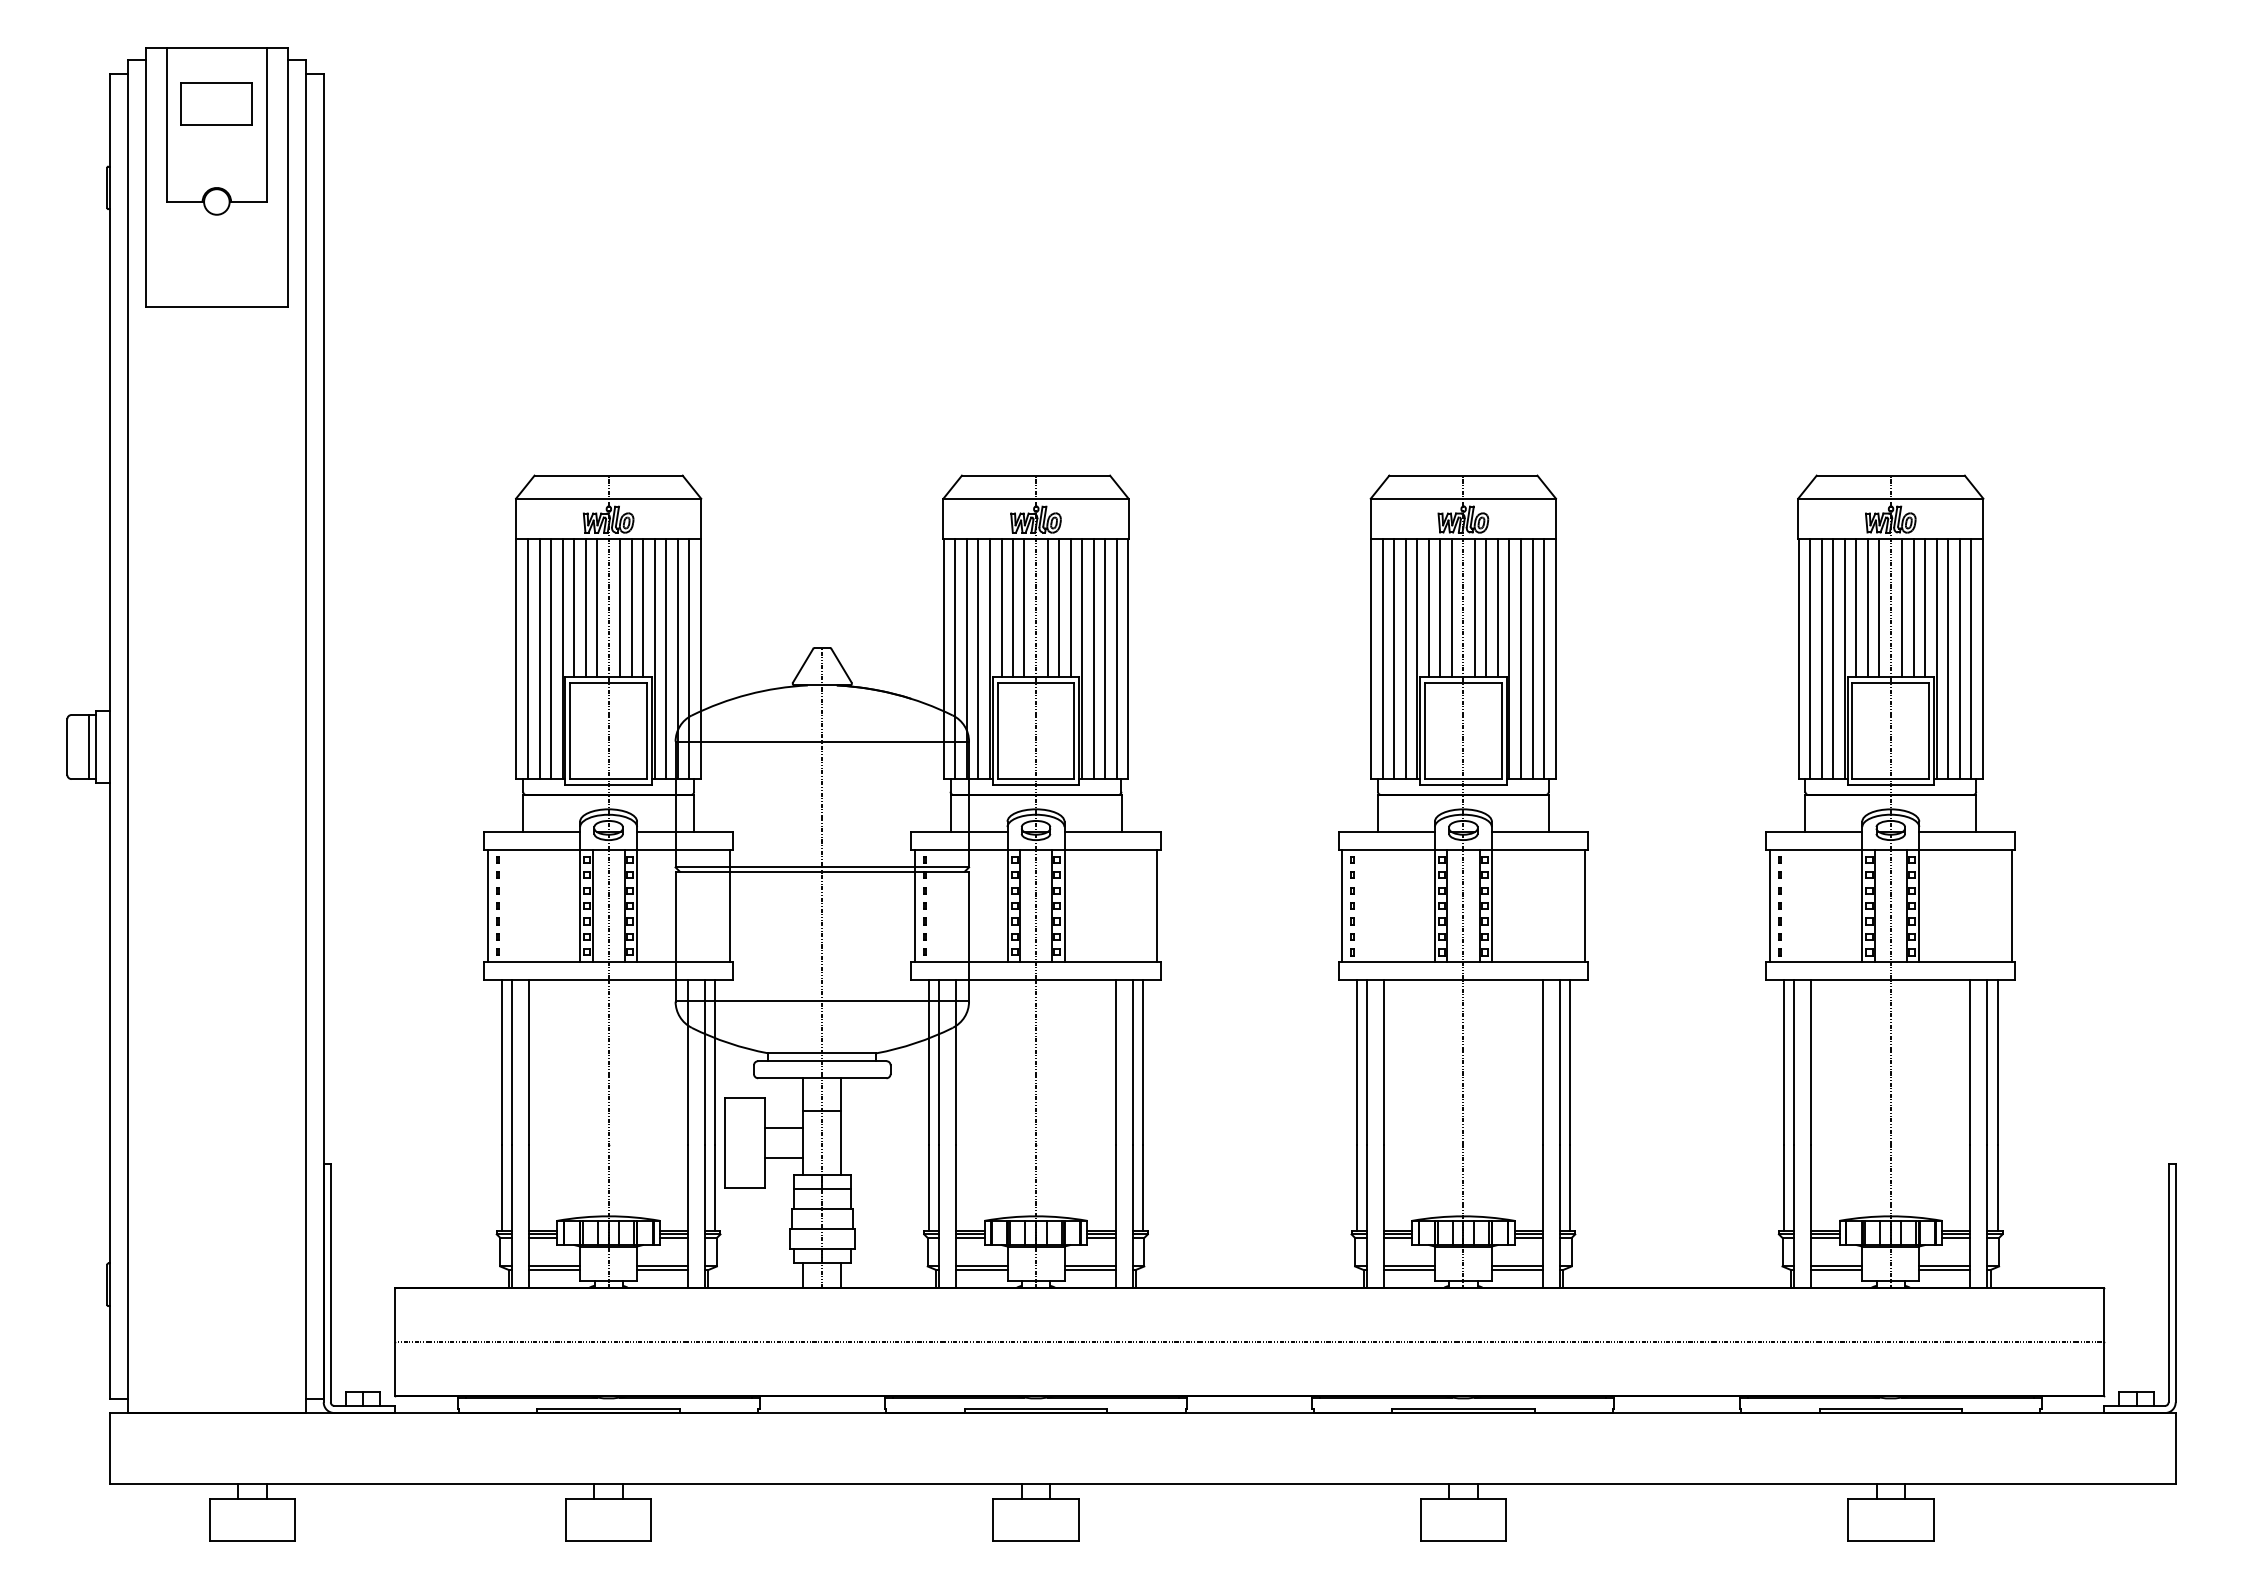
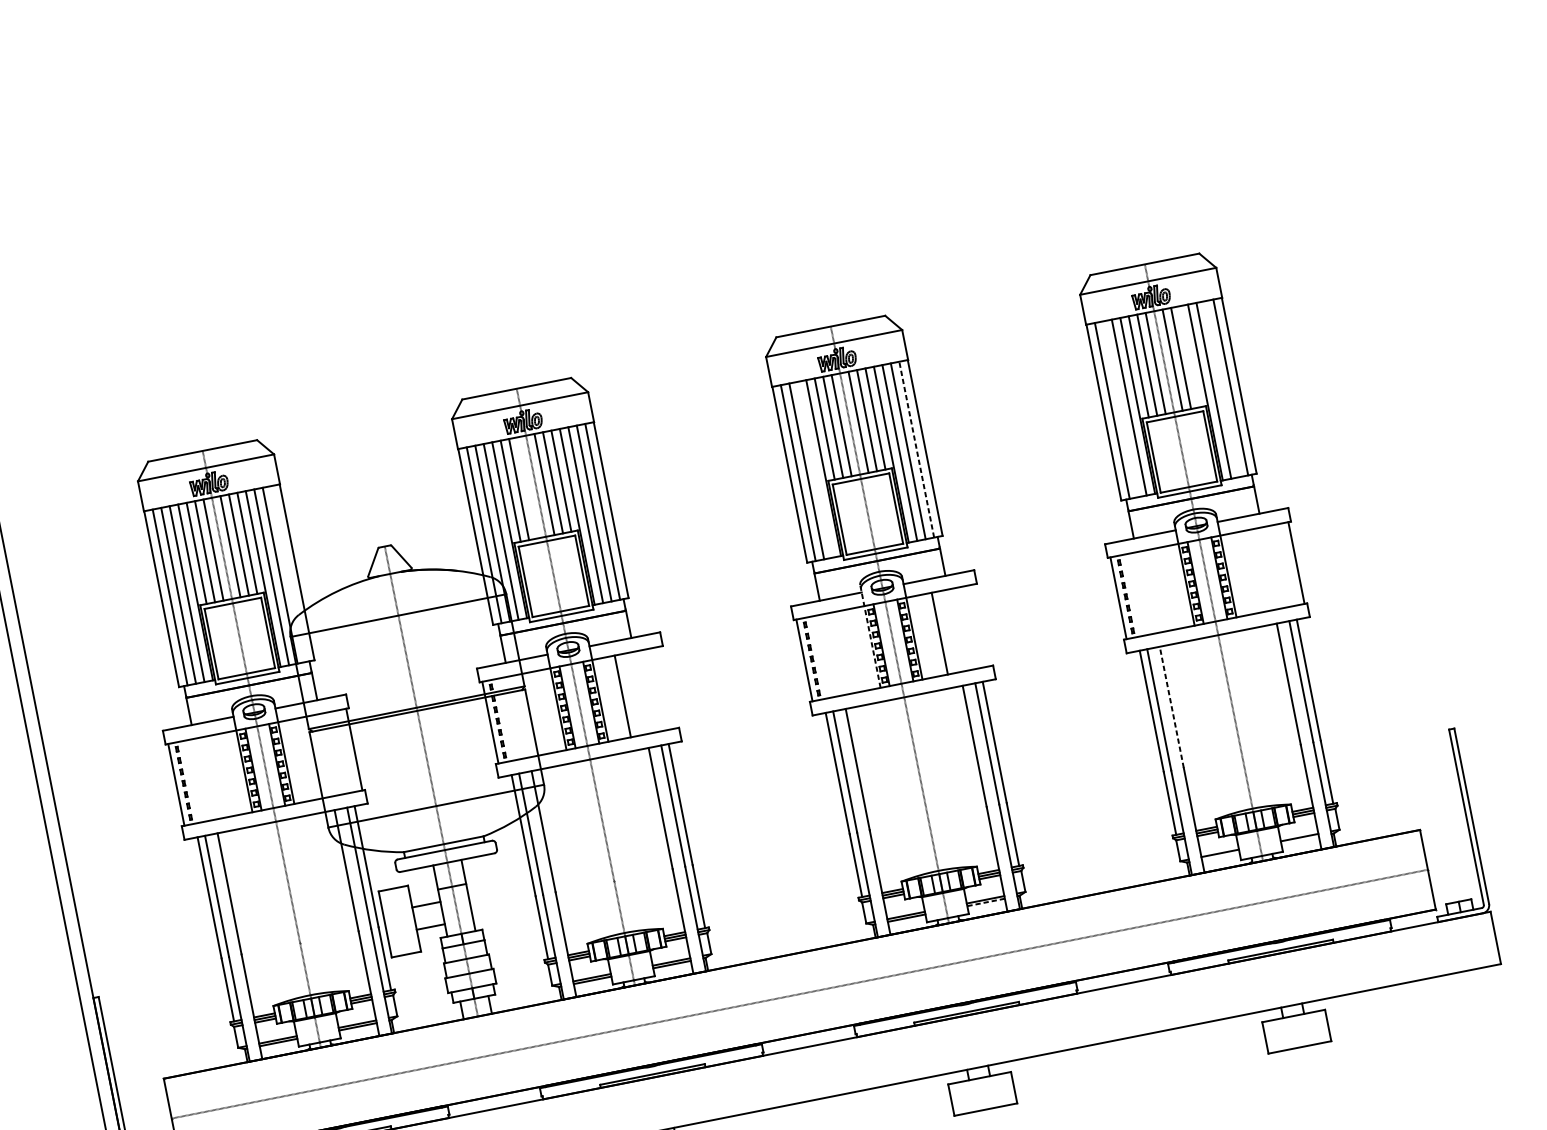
line: (1024, 608) -> (527, 488), removed
line: (1925, 608) -> (1189, 356), removed
line: (689, 658) -> (288, 573), removed
line: (1405, 658) -> (814, 469), removed
line: (1821, 658) -> (1120, 408), removed
line: (1959, 658) -> (1221, 388), removed
line: (1544, 659) -> (917, 449), solid -> dashed
line: (1434, 891) -> (870, 636), solid -> dashed
line: (1157, 905) -> (623, 695), moved
line: (1584, 905) -> (939, 633), moved
line: (1811, 1062) -> (1171, 707), solid -> dashed
line: (1517, 1270) -> (986, 902), solid -> dashed
line: (1836, 1270) -> (1220, 856), removed
line: (1944, 1270) -> (1299, 840), removed

